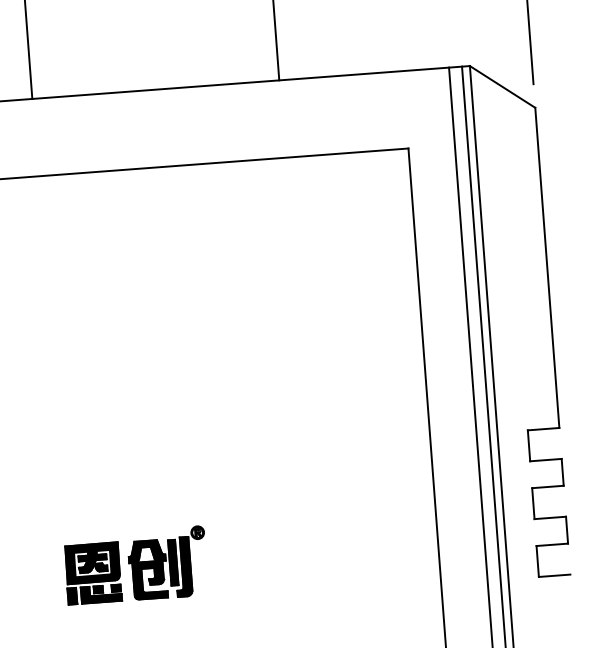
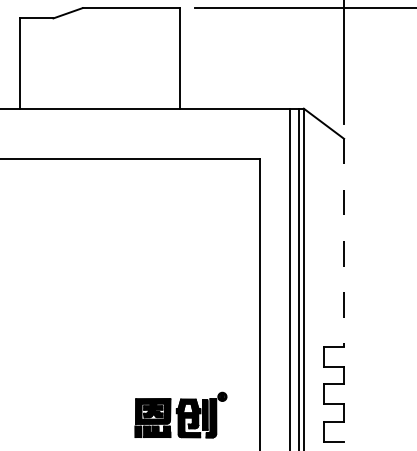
line: (547, 267) -> (344, 242), solid -> dashed
part: (135, 564) -> (180, 414), moved

